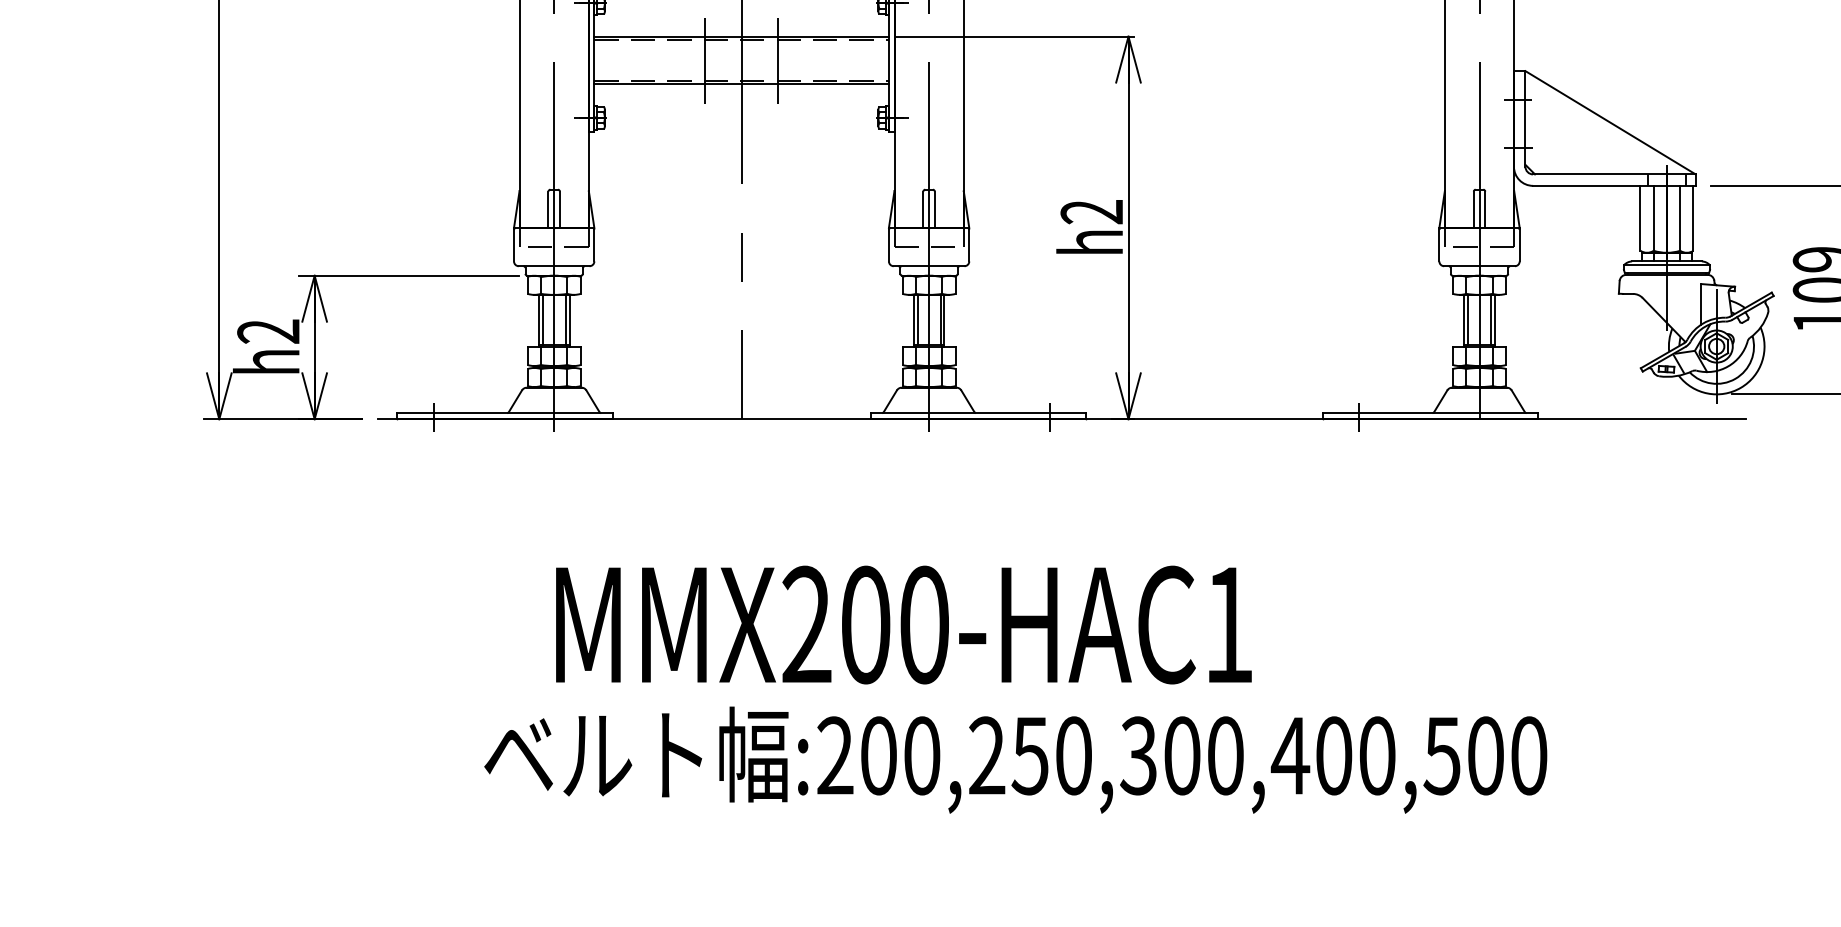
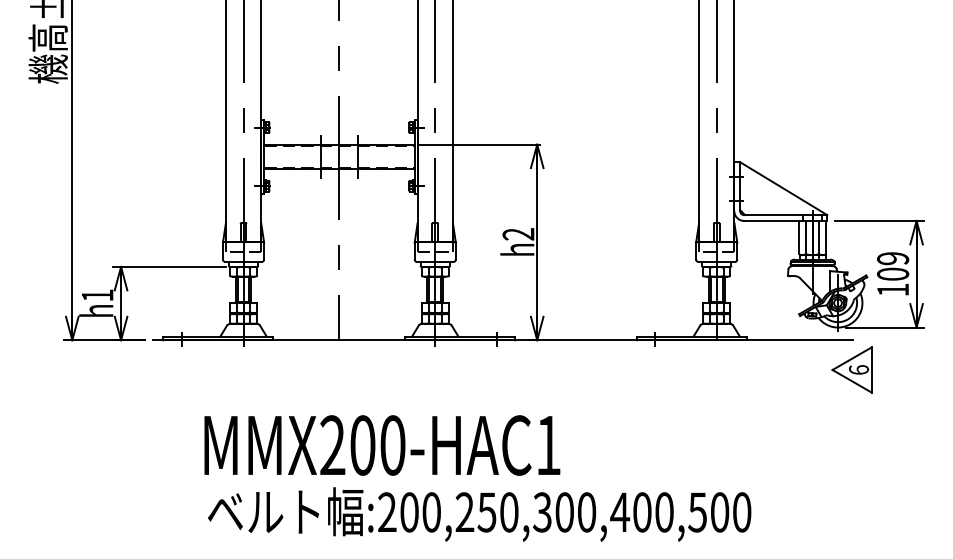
text: (268, 331) -> (97, 295), h2 -> h1
part: (1743, 476) -> (851, 369), added
text: (904, 625) -> (382, 445), moved

